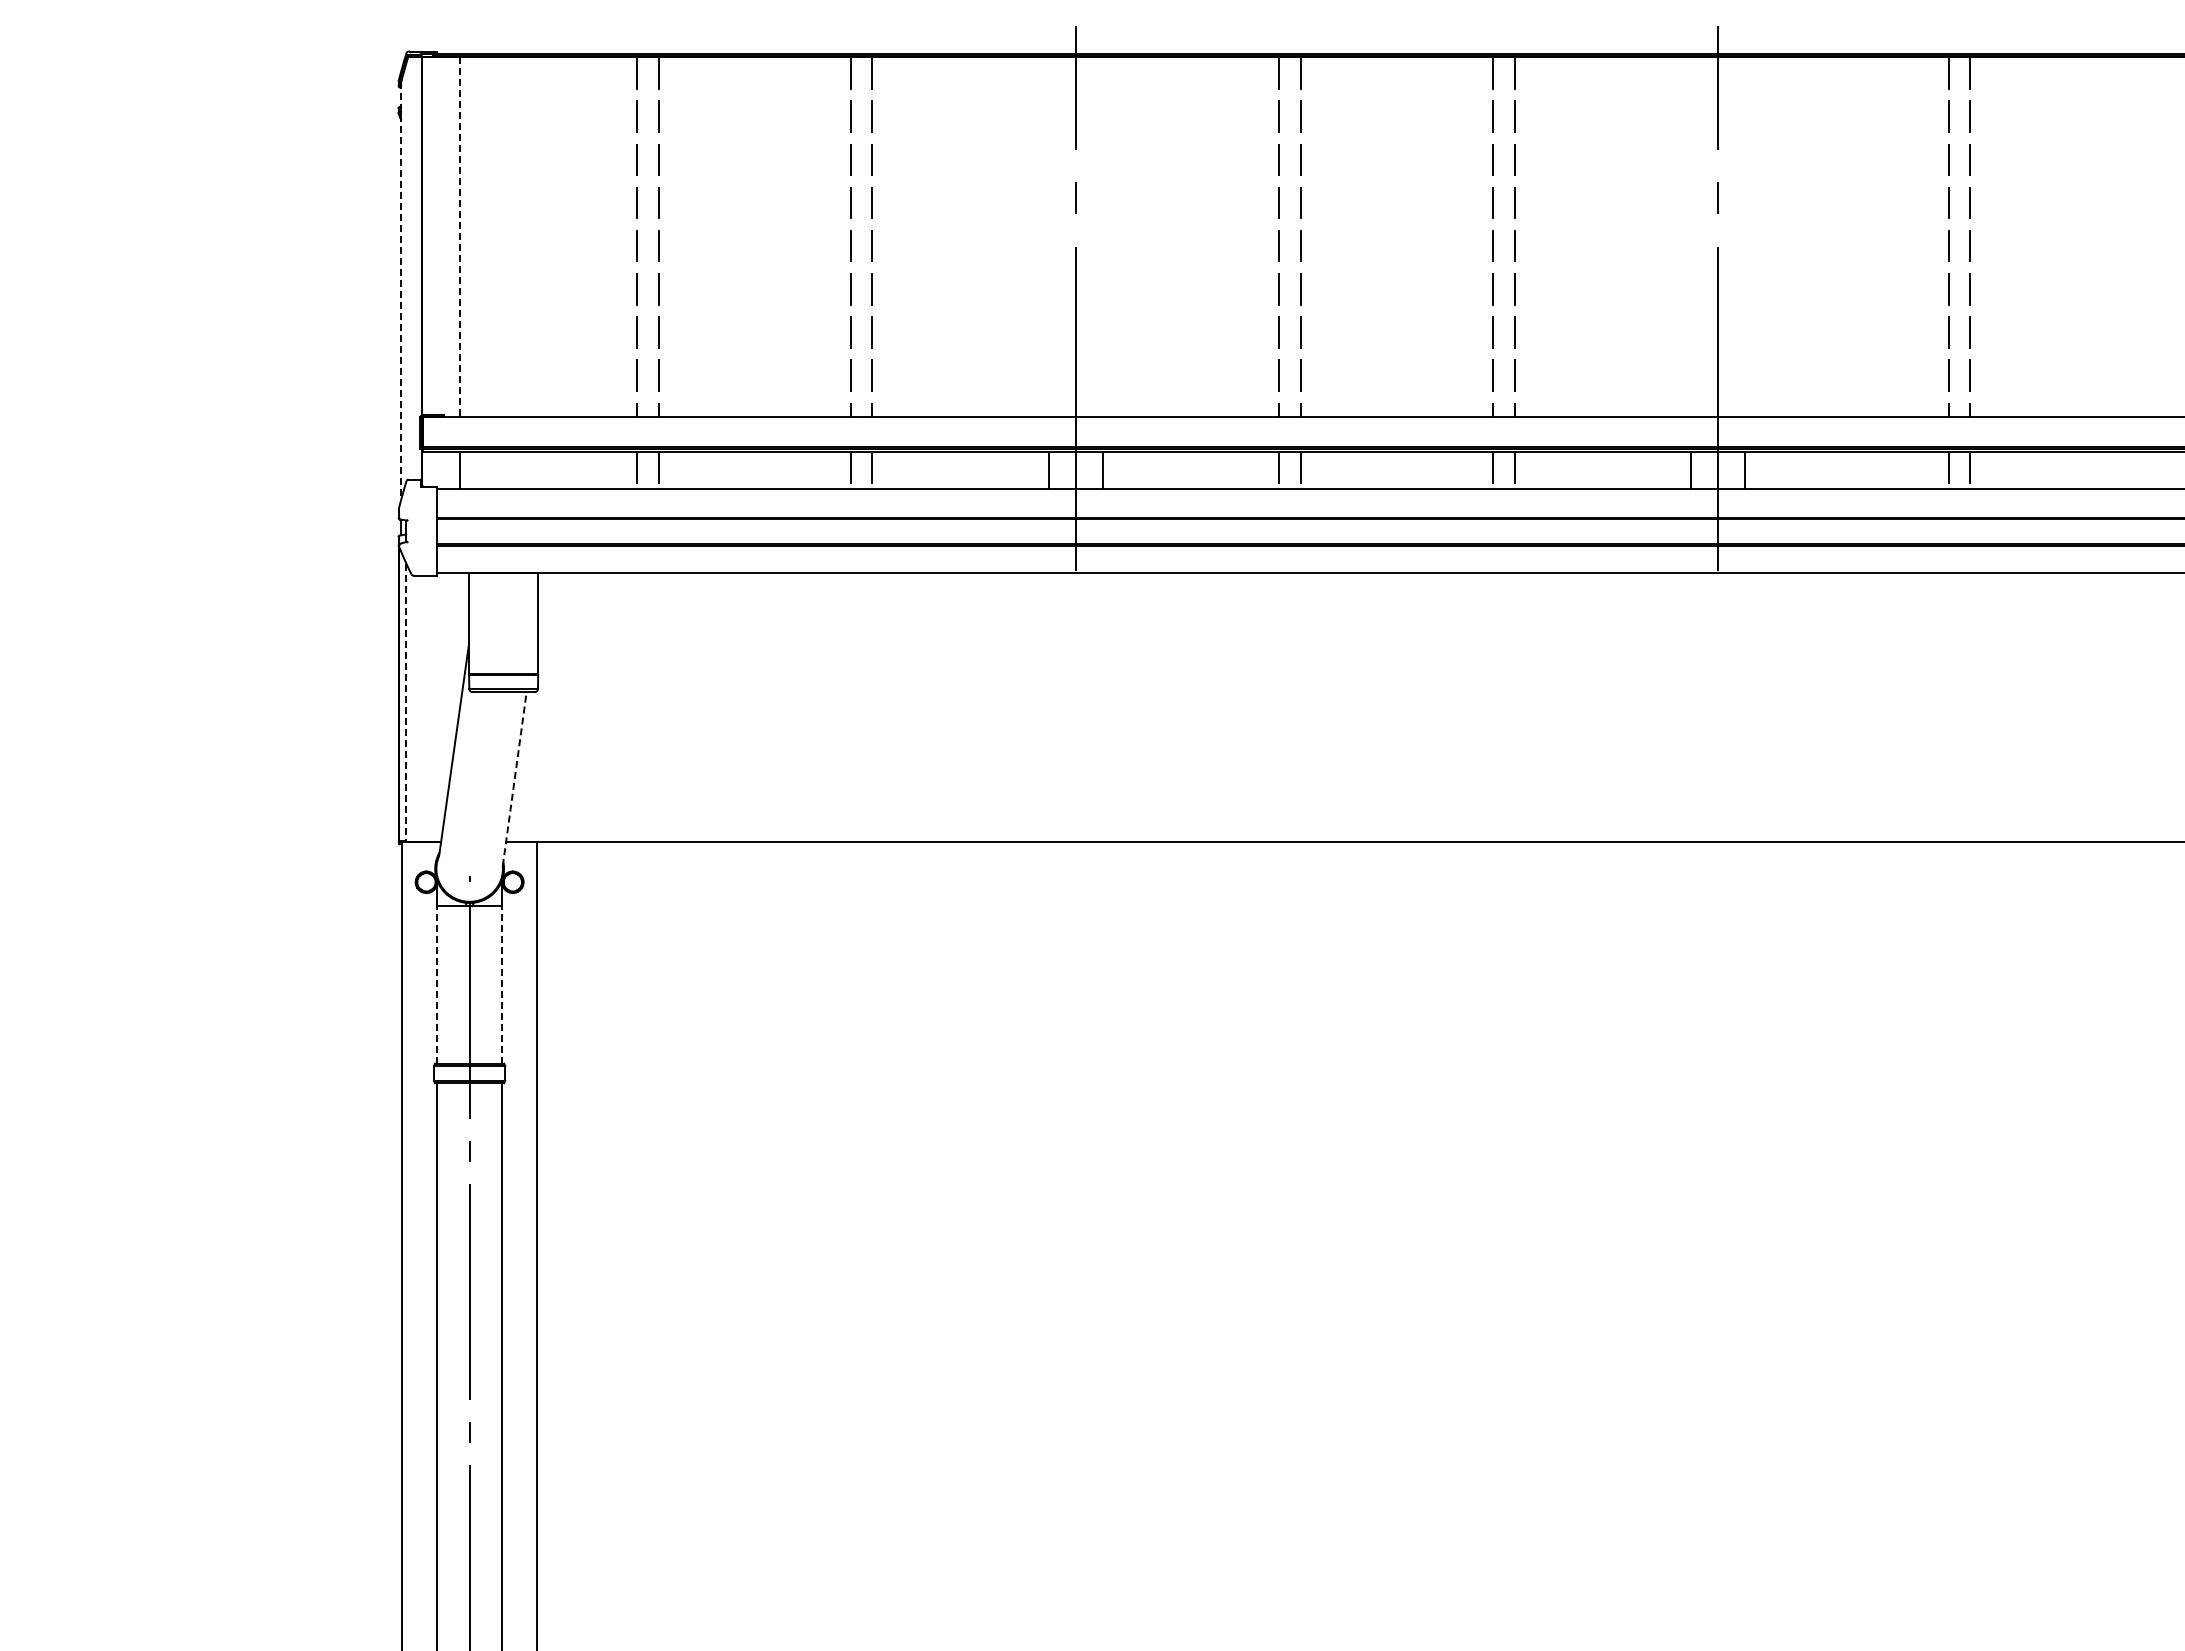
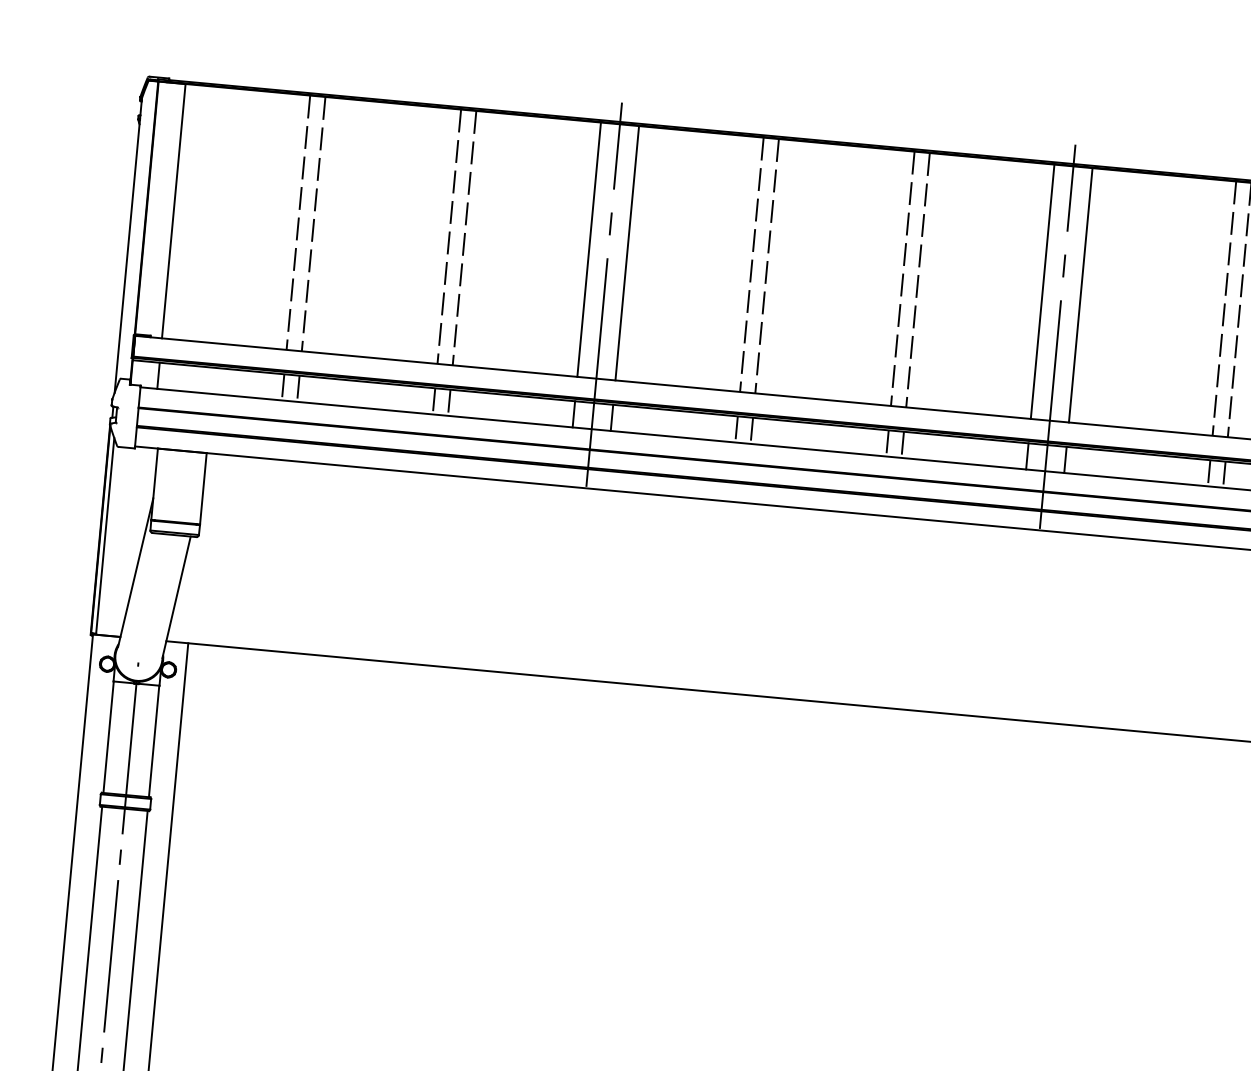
line: (460, 237) -> (173, 211), dashed -> solid
line: (1048, 237) -> (588, 249), added
line: (1102, 237) -> (626, 253), added
line: (1691, 237) -> (1042, 291), added
line: (1745, 237) -> (1080, 295), added
line: (401, 291) -> (128, 245), dashed -> solid
line: (406, 702) -> (105, 536), dashed -> solid
line: (514, 779) -> (176, 597), dashed -> solid
line: (437, 984) -> (108, 737), dashed -> solid
line: (501, 984) -> (153, 741), dashed -> solid

